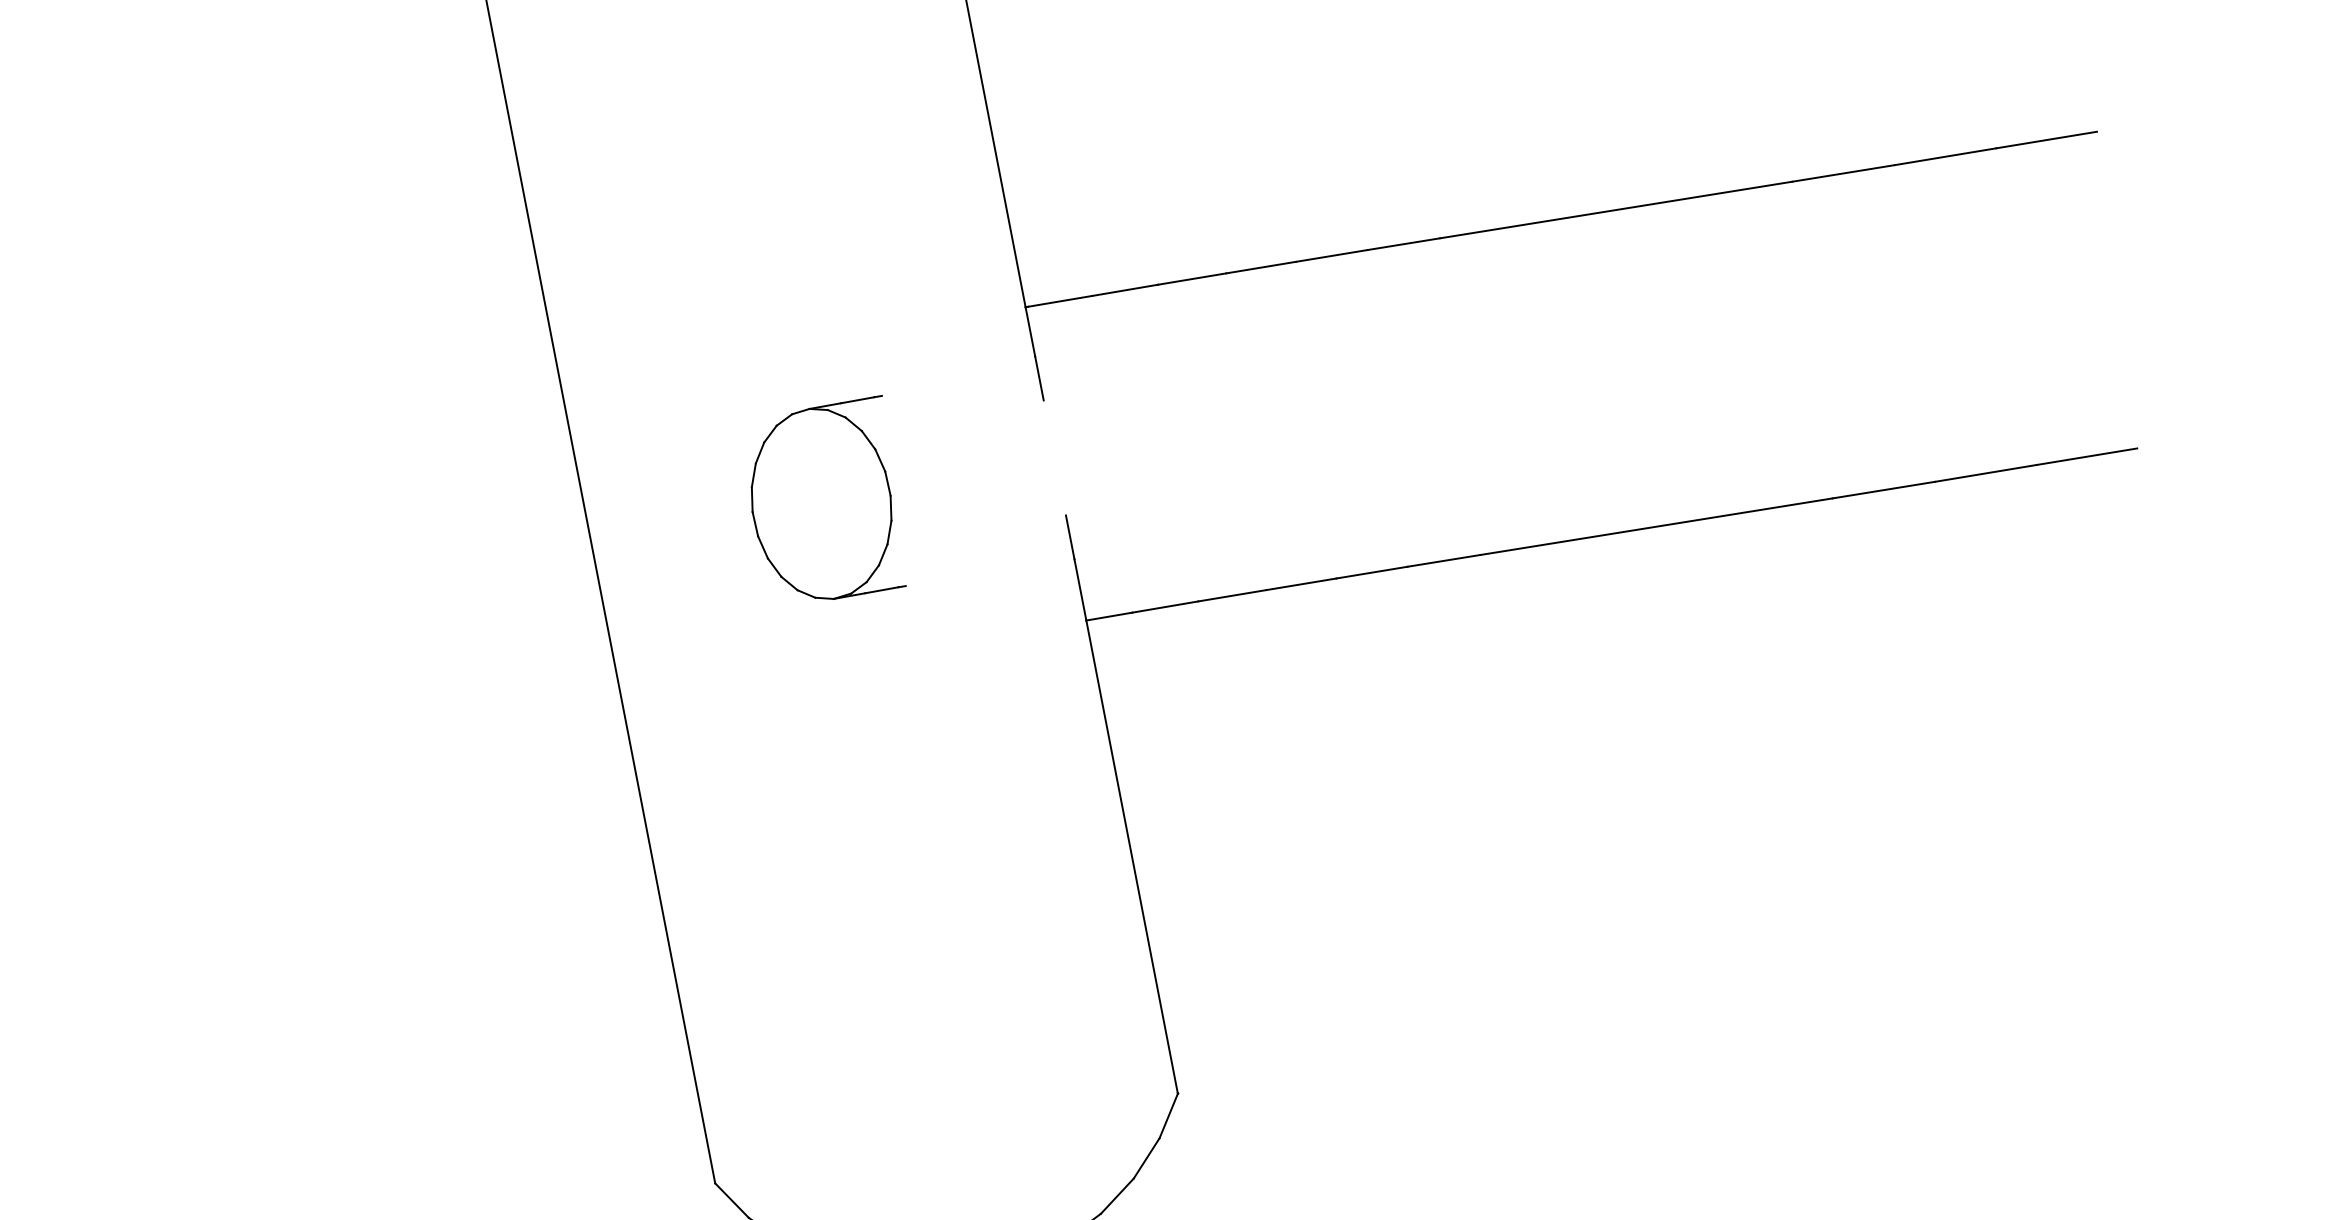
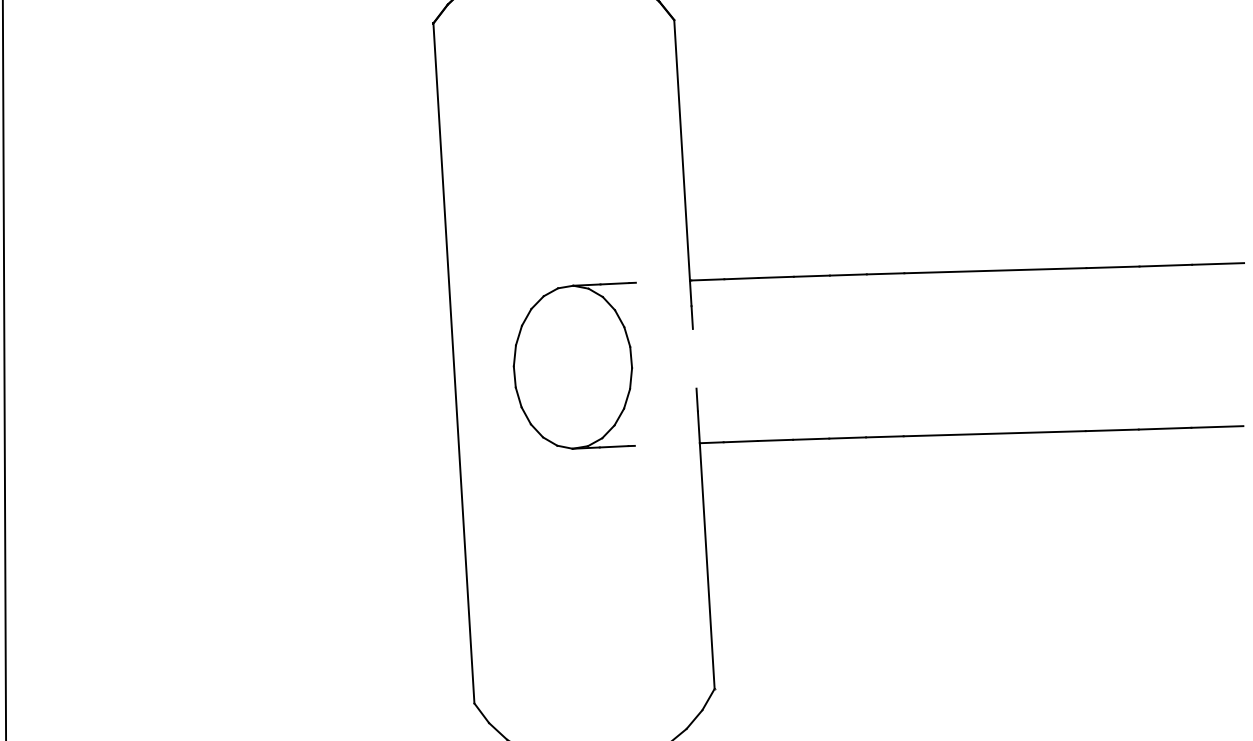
part: (823, 501) -> (574, 365), size x1.67

